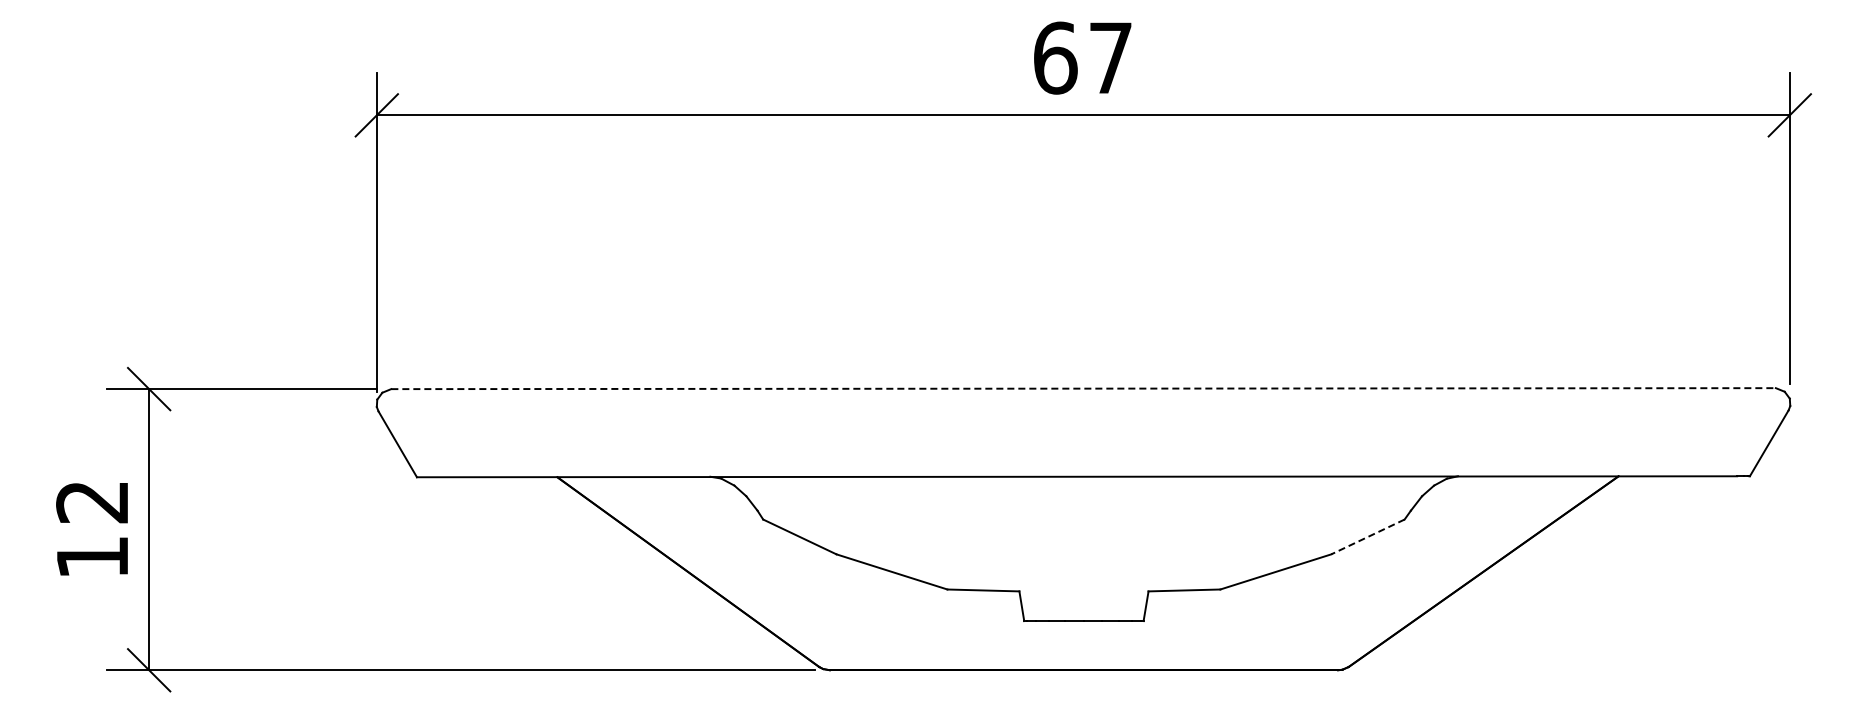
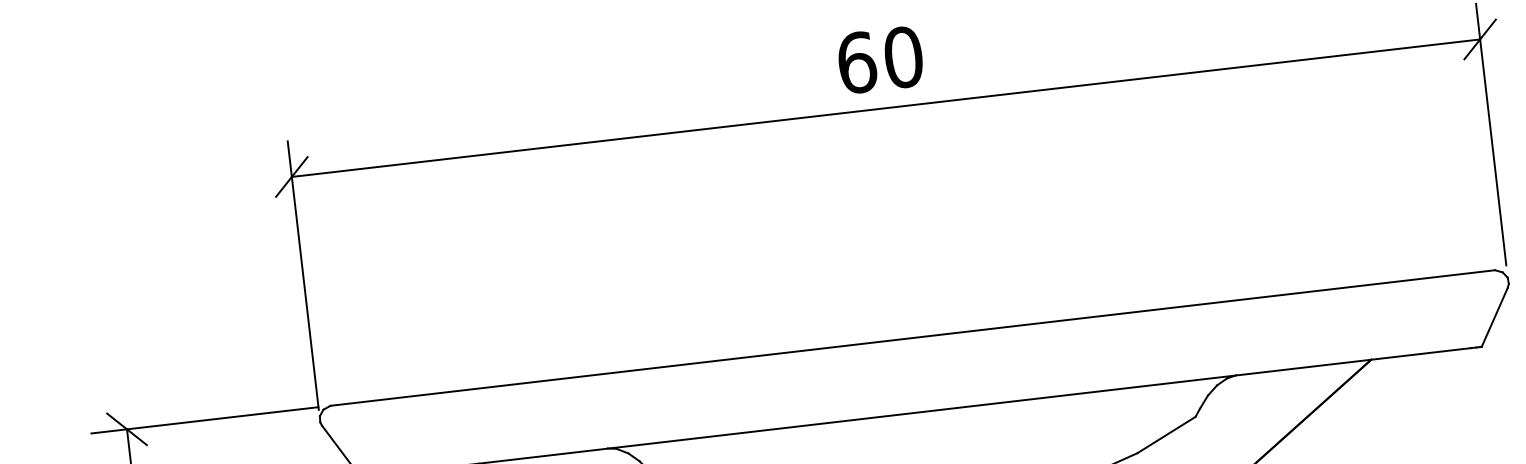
text: (1110, 57) -> (903, 56), 67 -> 60
line: (1084, 388) -> (913, 337), dashed -> solid
line: (1367, 536) -> (1165, 434), dashed -> solid

